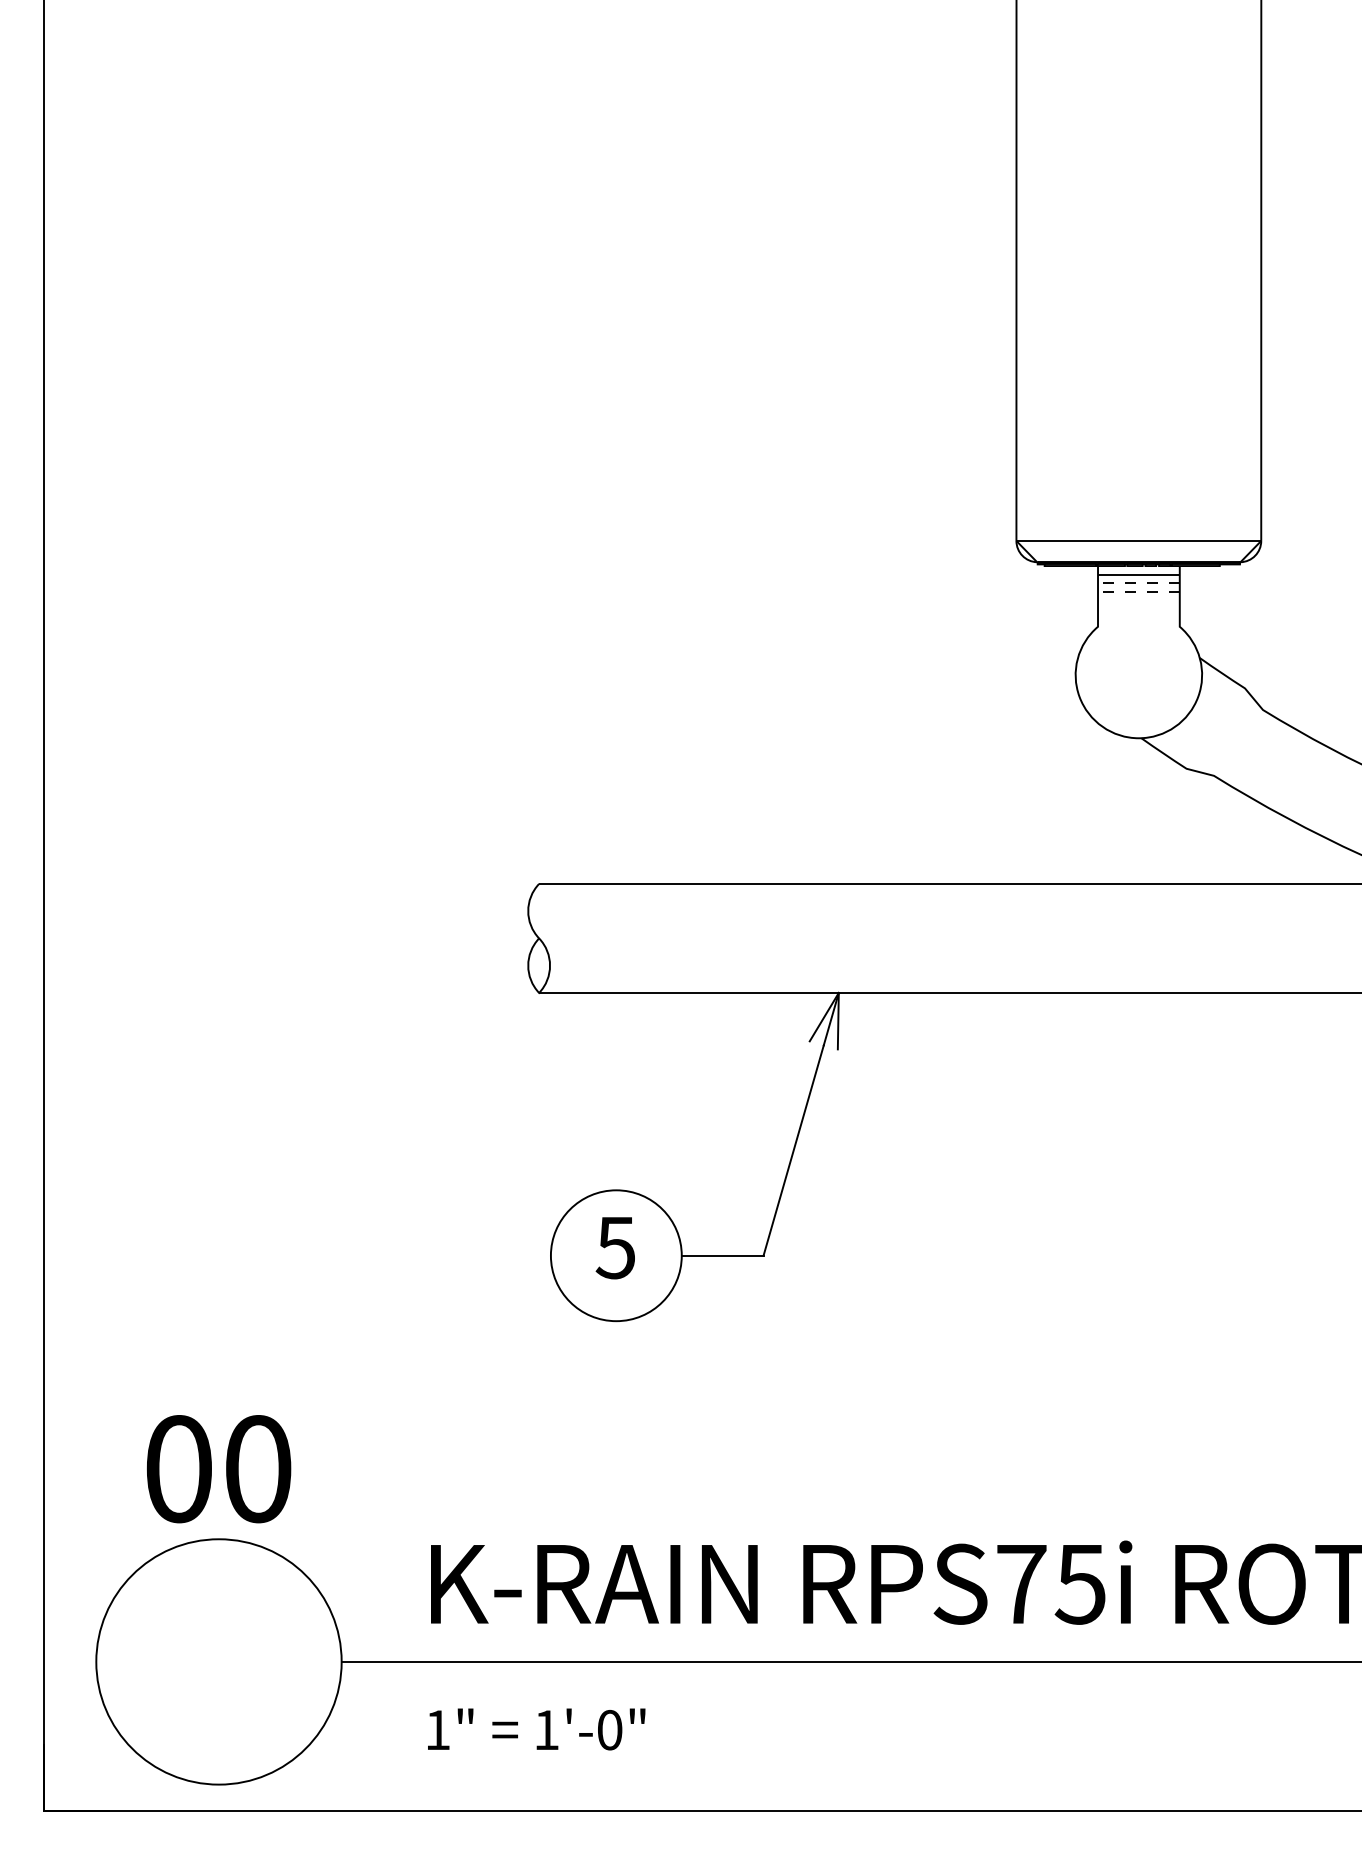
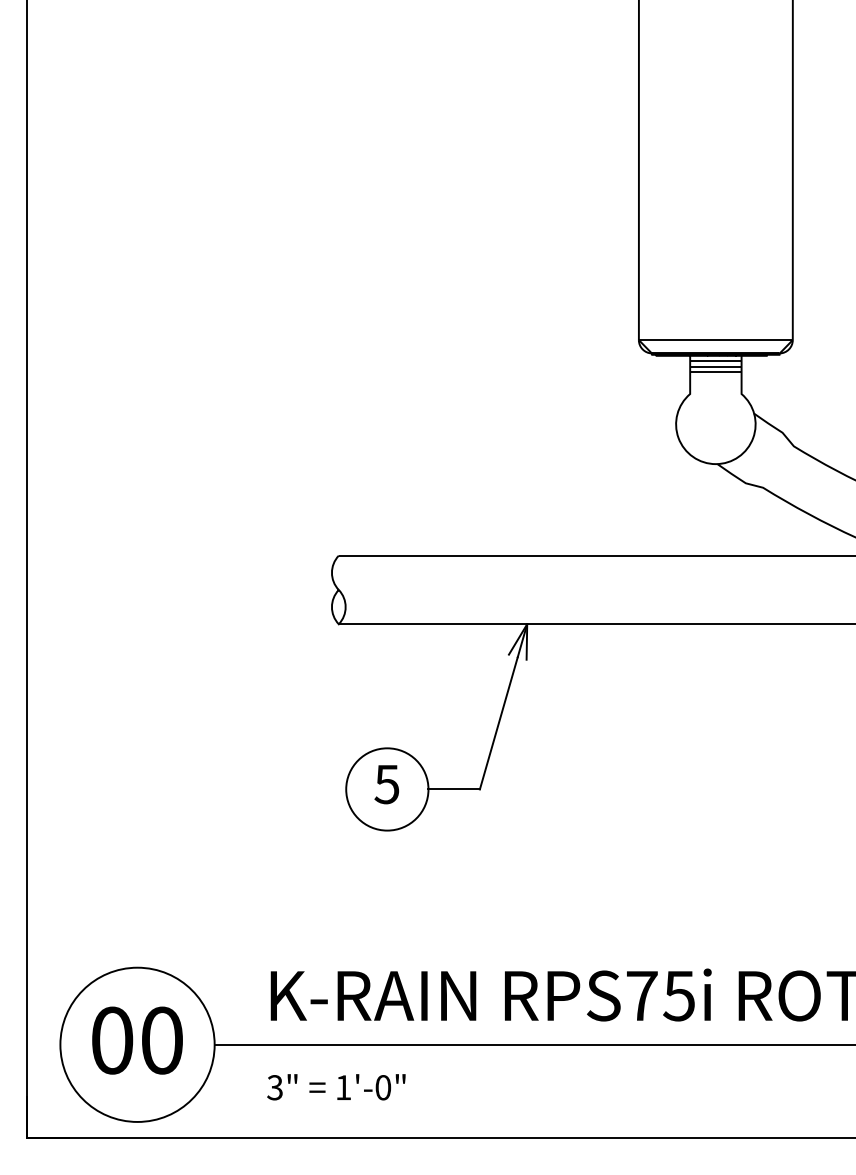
line: (1138, 582) -> (715, 366), dashed -> solid
line: (1138, 592) -> (715, 372), dashed -> solid
text: (218, 1468) -> (137, 1040), moved
text: (436, 1729) -> (274, 1087), 1" -> 3"

